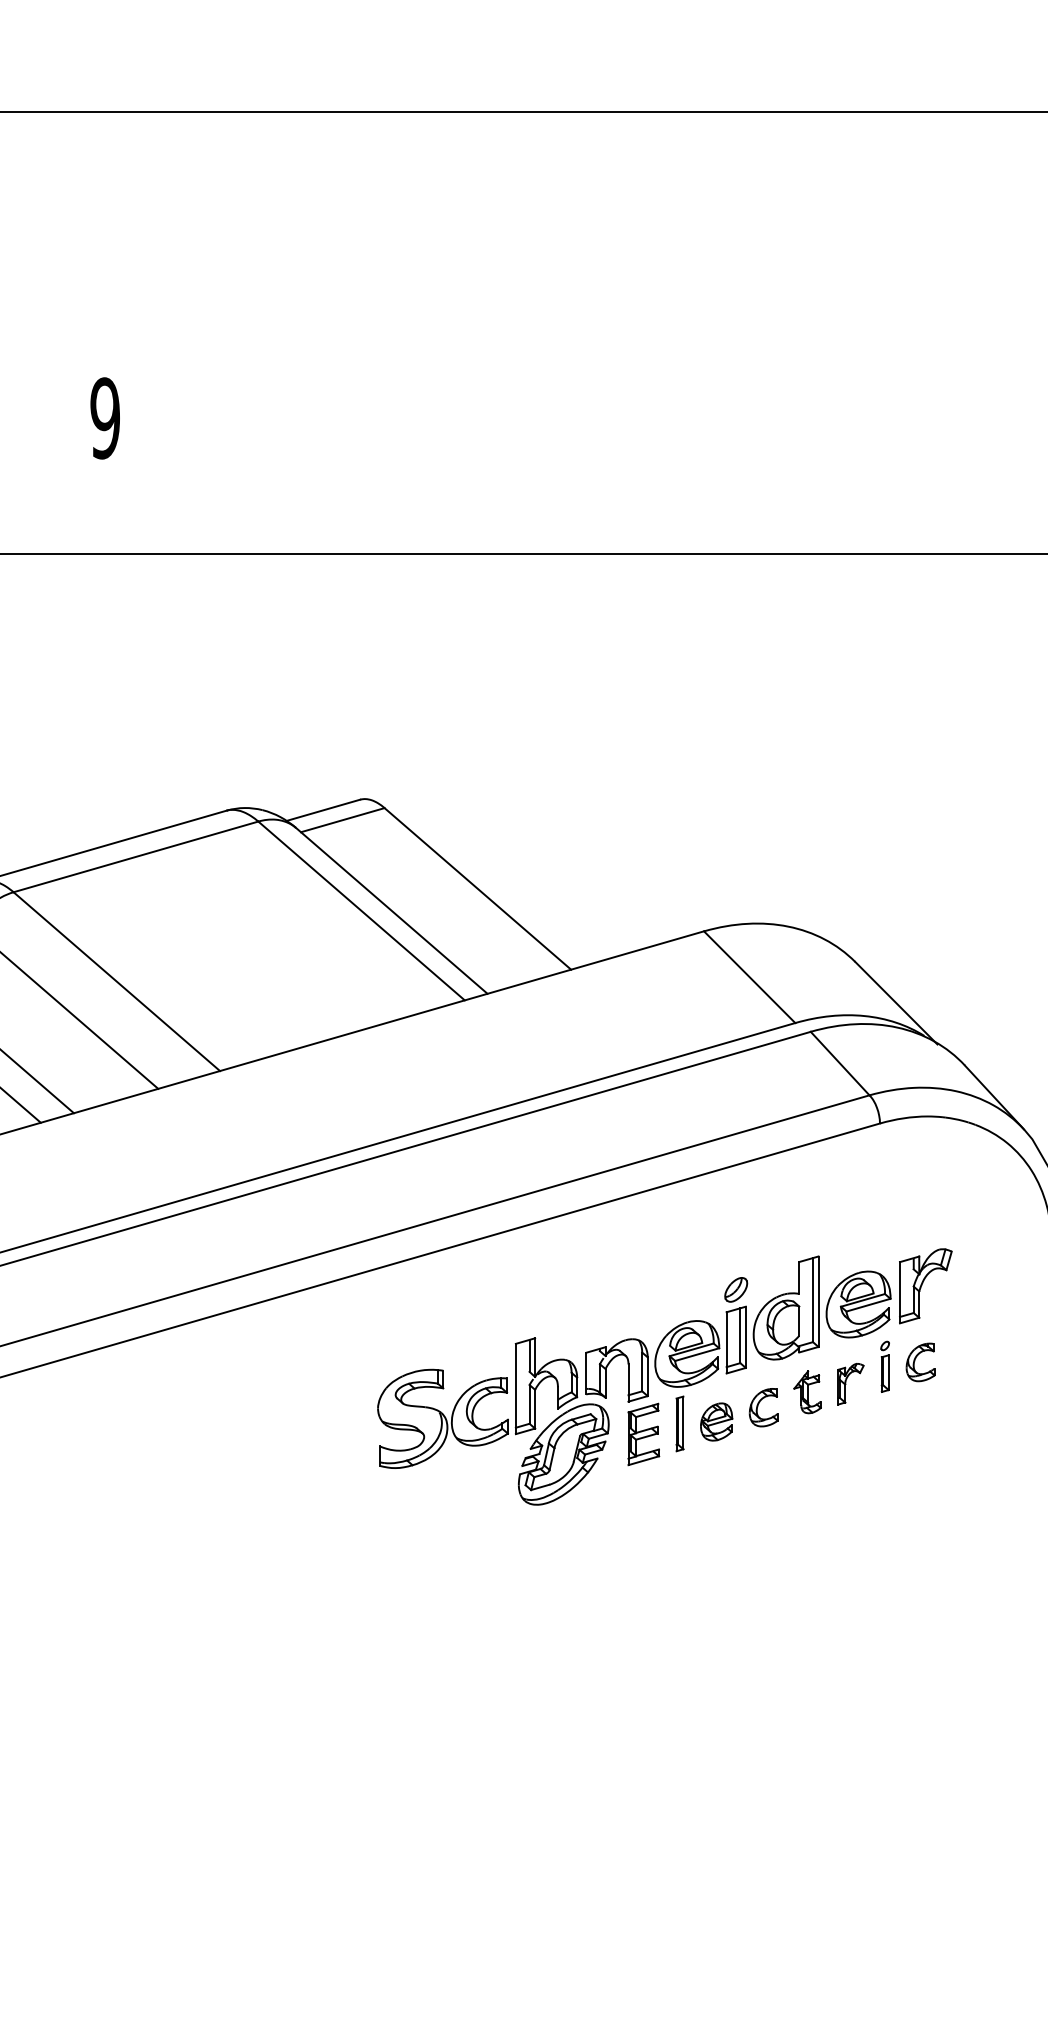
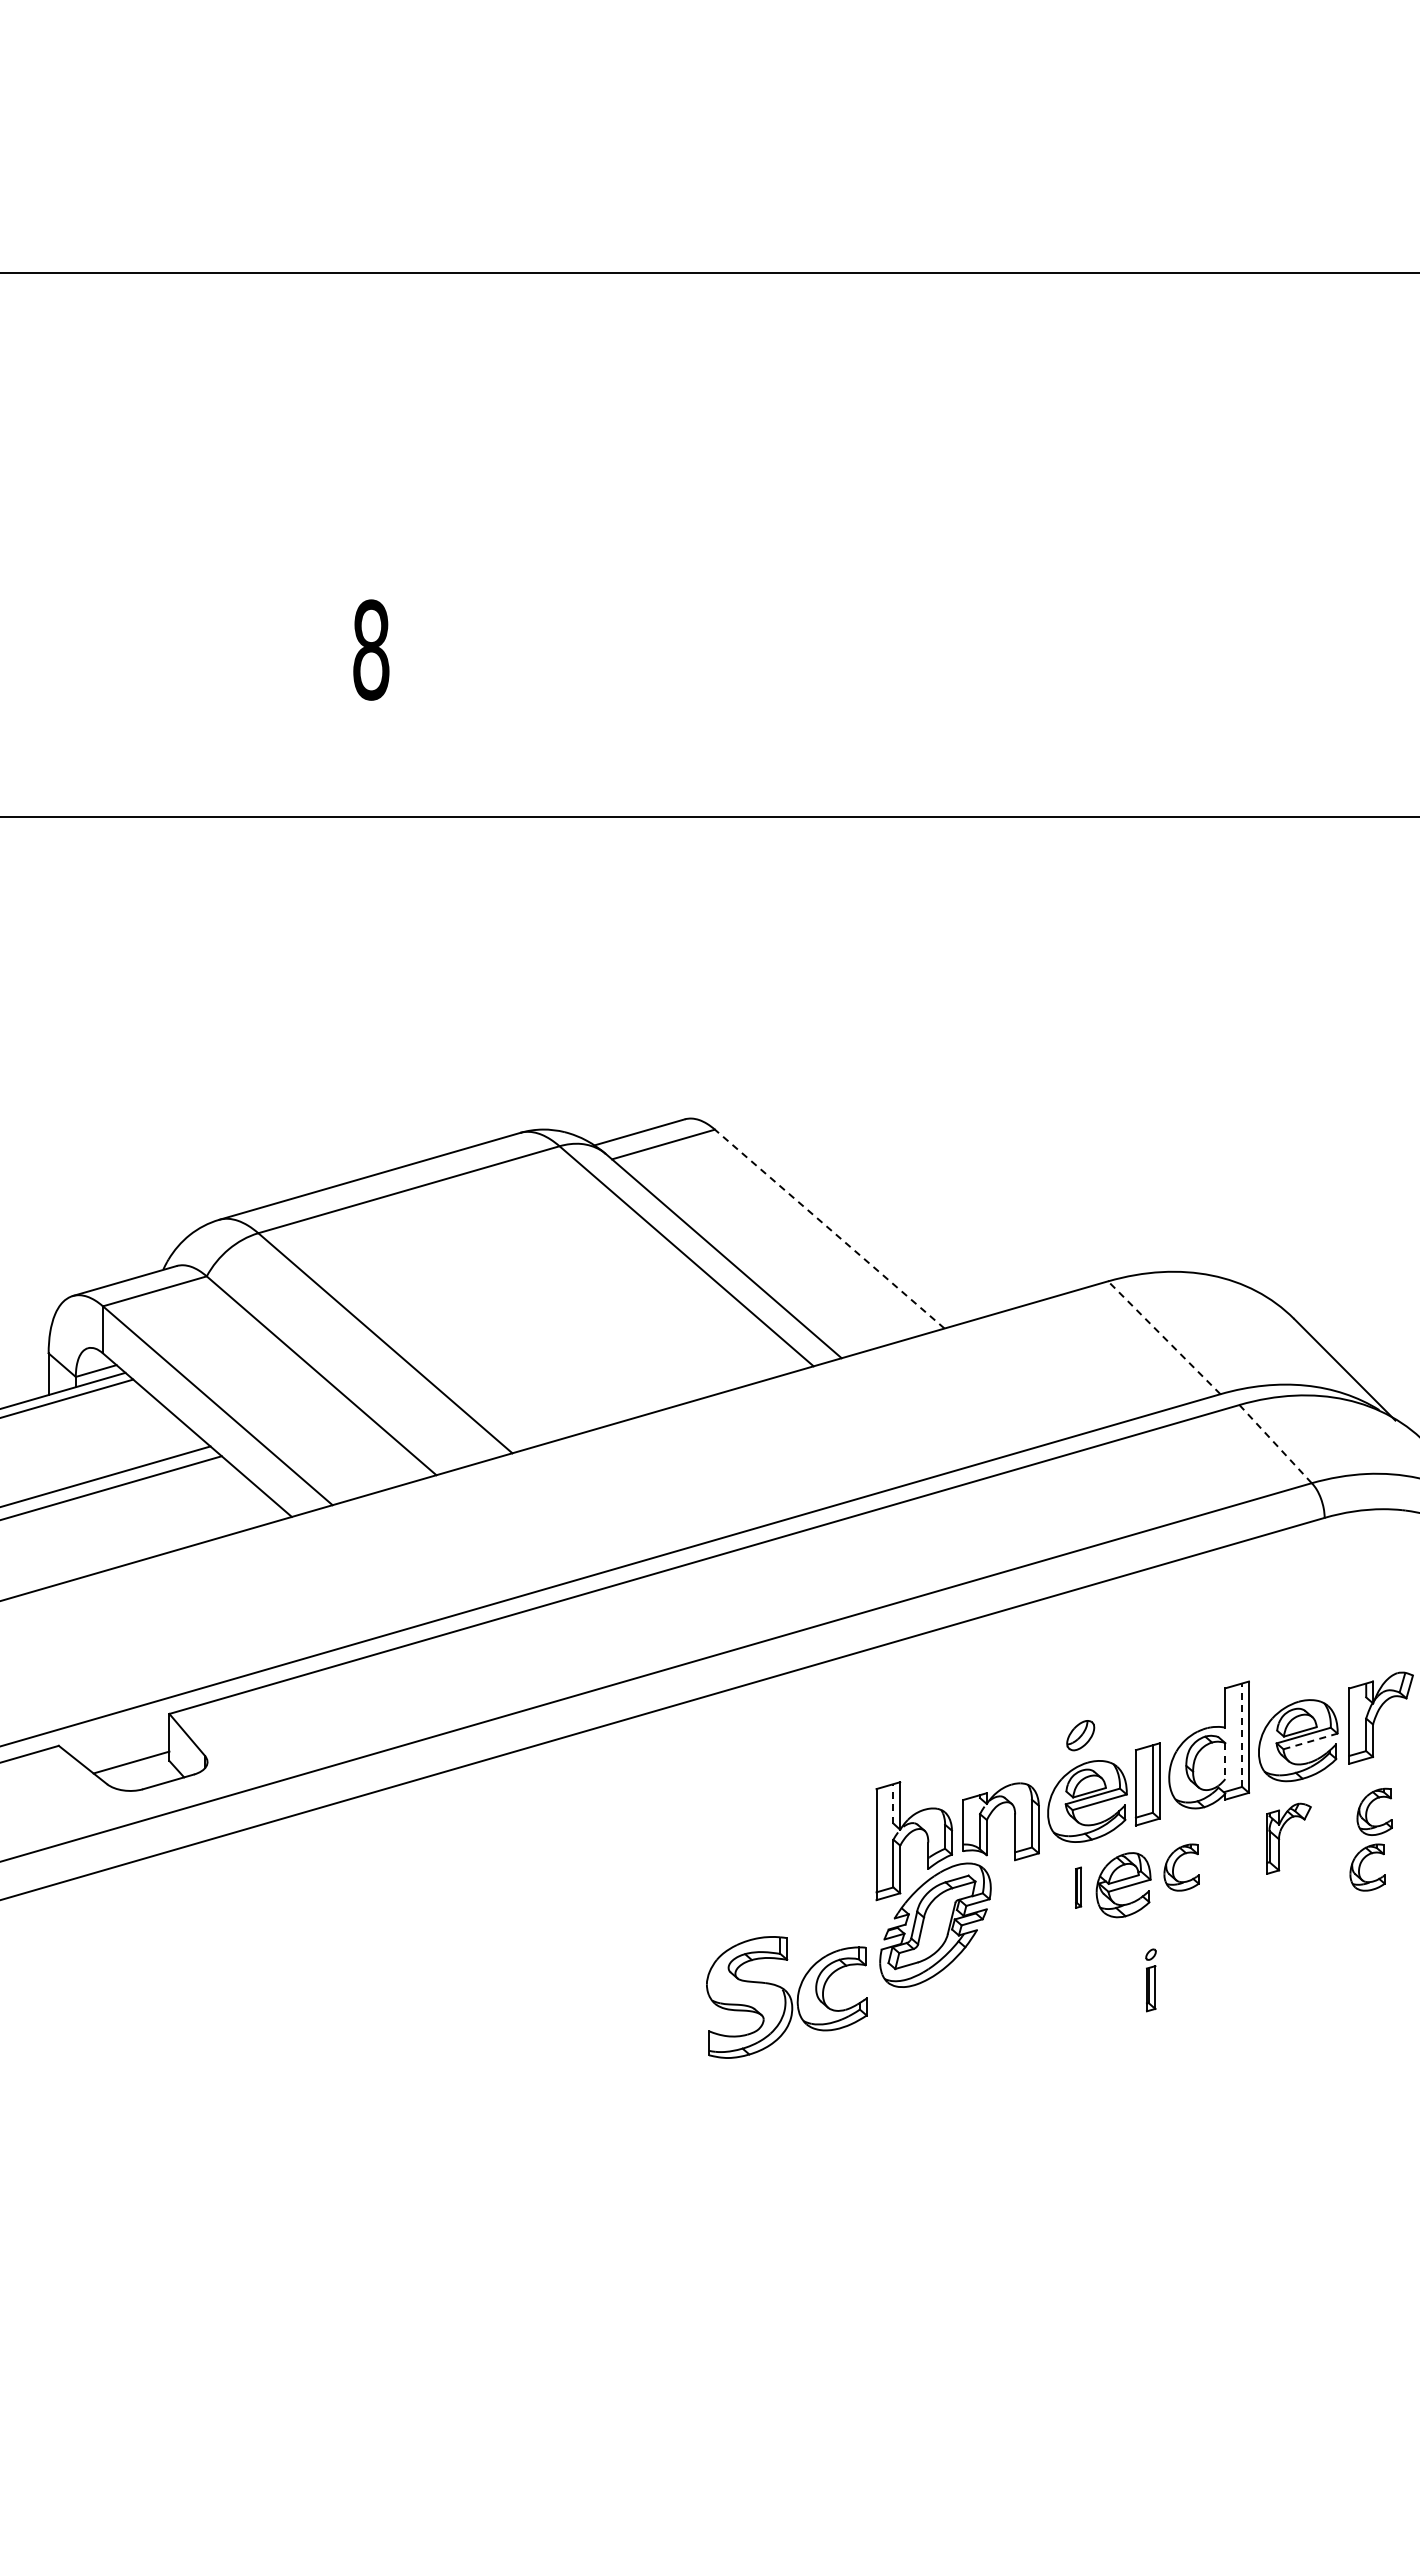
text: (105, 417) -> (371, 649), 9 -> 8
line: (477, 889) -> (829, 1229), solid -> dashed
line: (749, 976) -> (1164, 1337), solid -> dashed
line: (840, 1063) -> (1275, 1443), solid -> dashed
part: (736, 1289) -> (1080, 1735), moved
line: (813, 1300) -> (1242, 1735), solid -> dashed
line: (869, 1305) -> (1311, 1741), solid -> dashed
line: (799, 1321) -> (1225, 1761), solid -> dashed
line: (529, 1355) -> (893, 1803), solid -> dashed
part: (884, 1366) -> (1150, 1980), moved
part: (850, 1384) -> (1288, 1838), size x1.4
part: (807, 1392) -> (1235, 1848), removed
part: (909, 1405) -> (1361, 1864), added
part: (442, 1418) -> (786, 1997), moved
part: (716, 1422) -> (1123, 1885), size x1.4
part: (679, 1423) -> (1078, 1887), size x0.6
part: (643, 1434) -> (1033, 1900), removed

